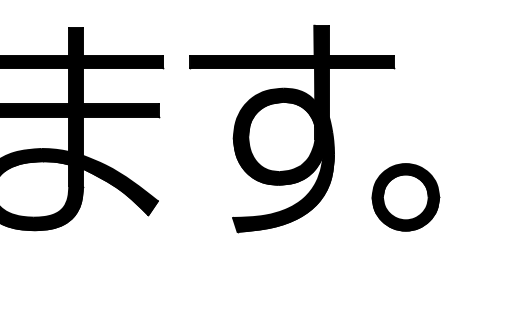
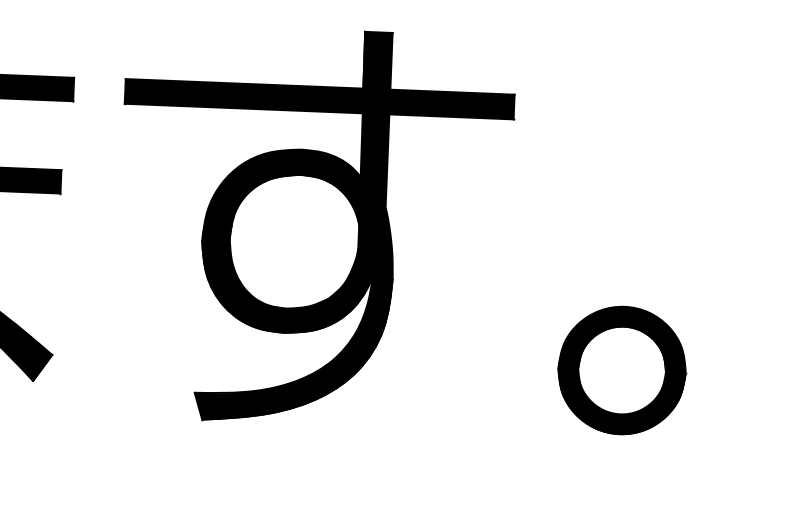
part: (405, 197) -> (621, 370), moved

